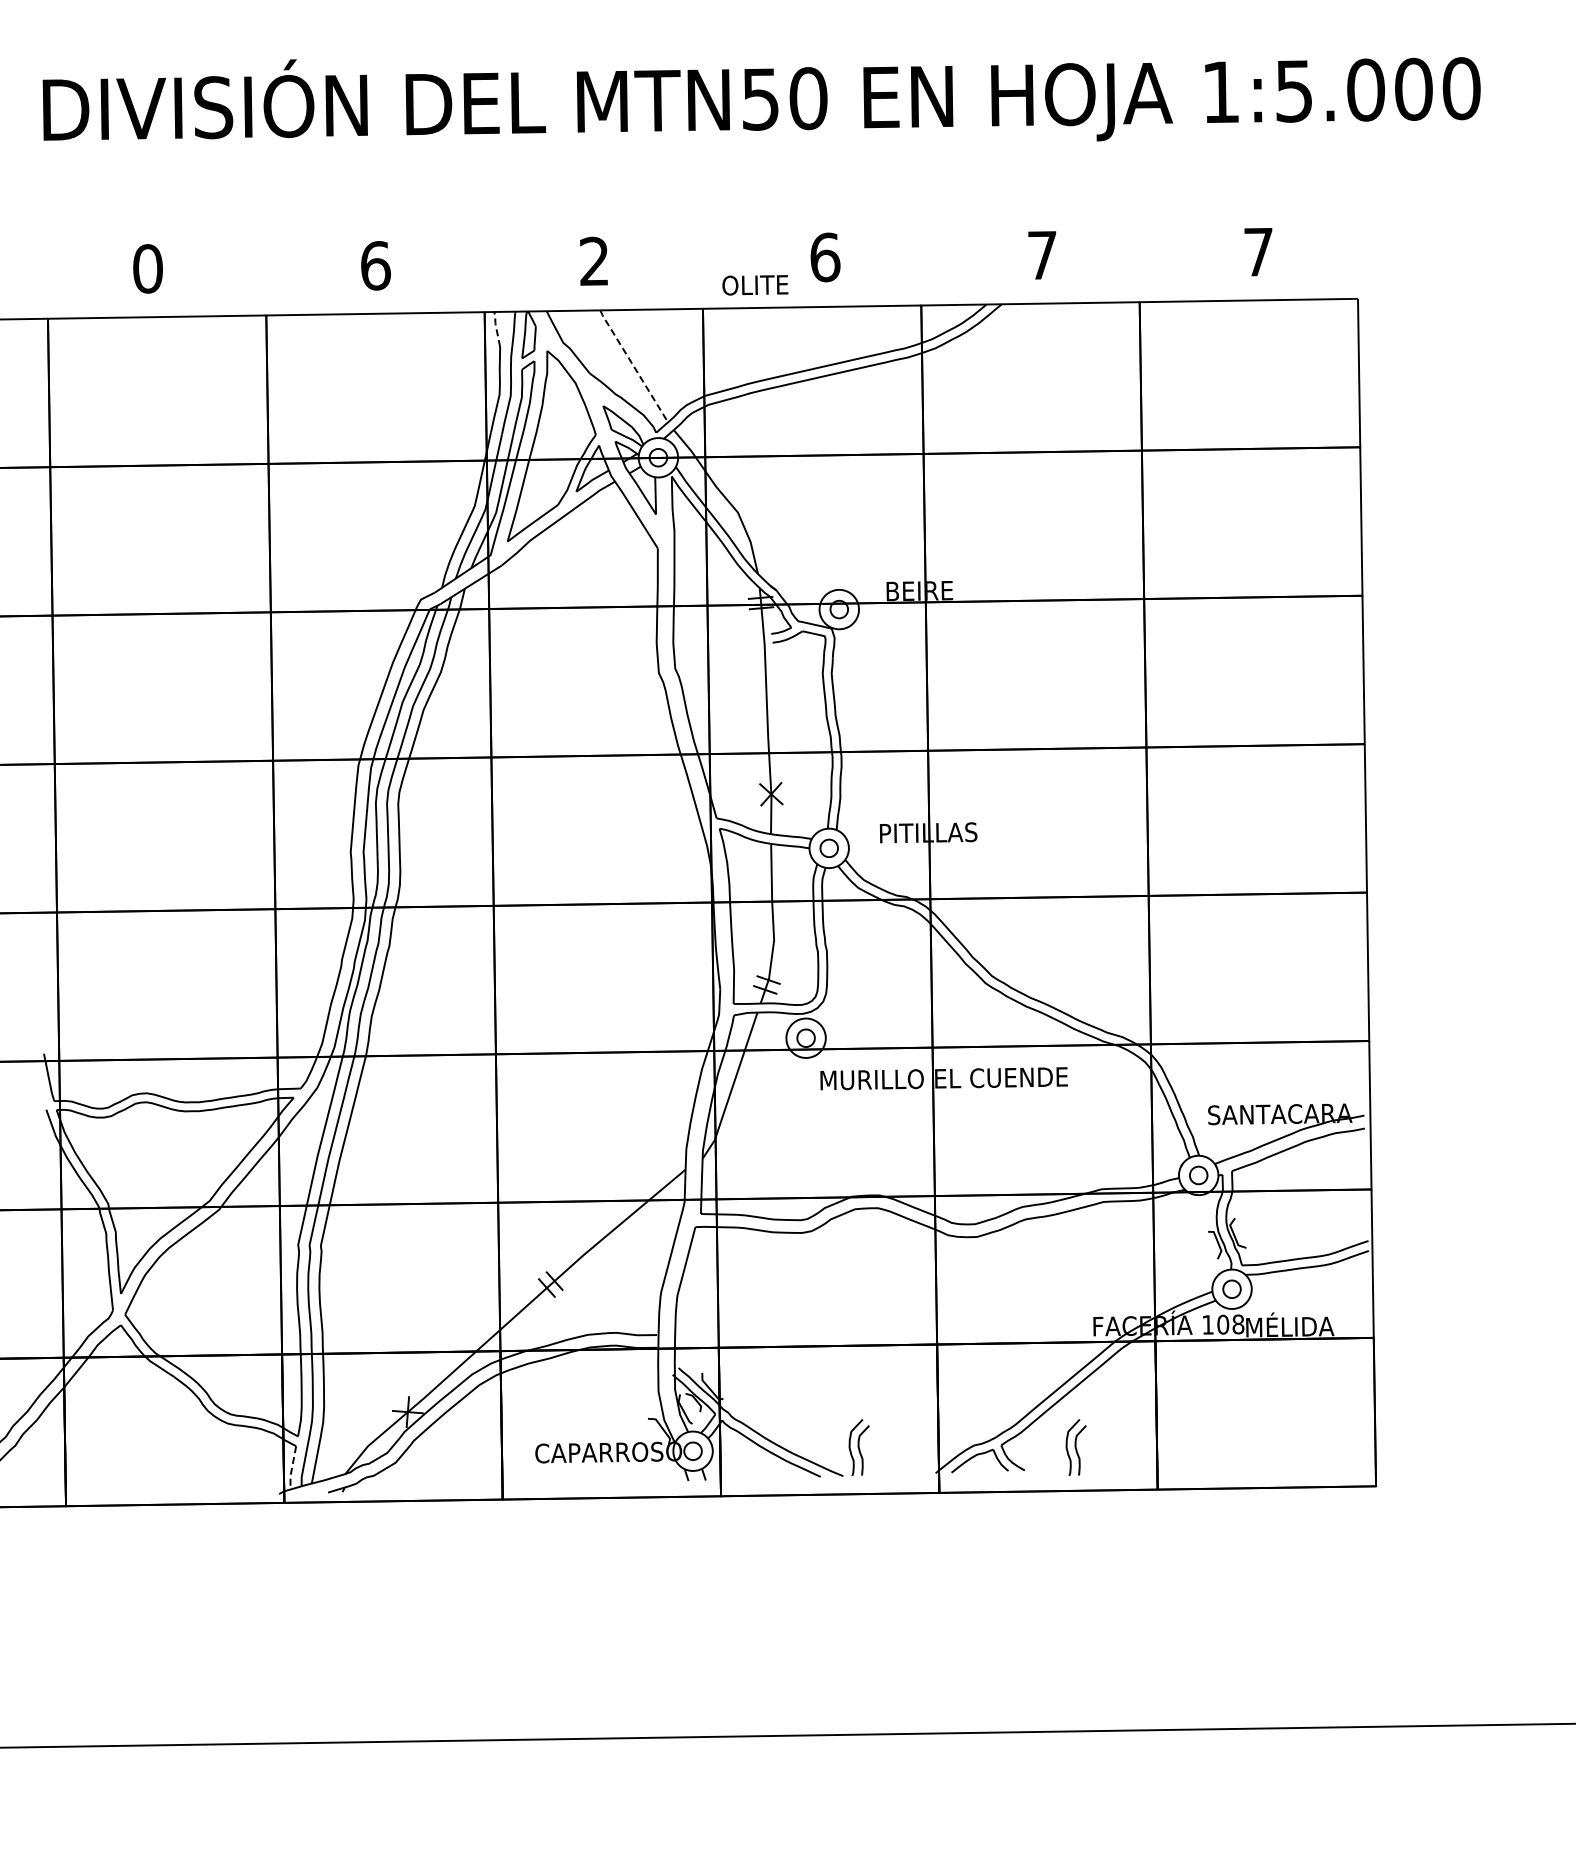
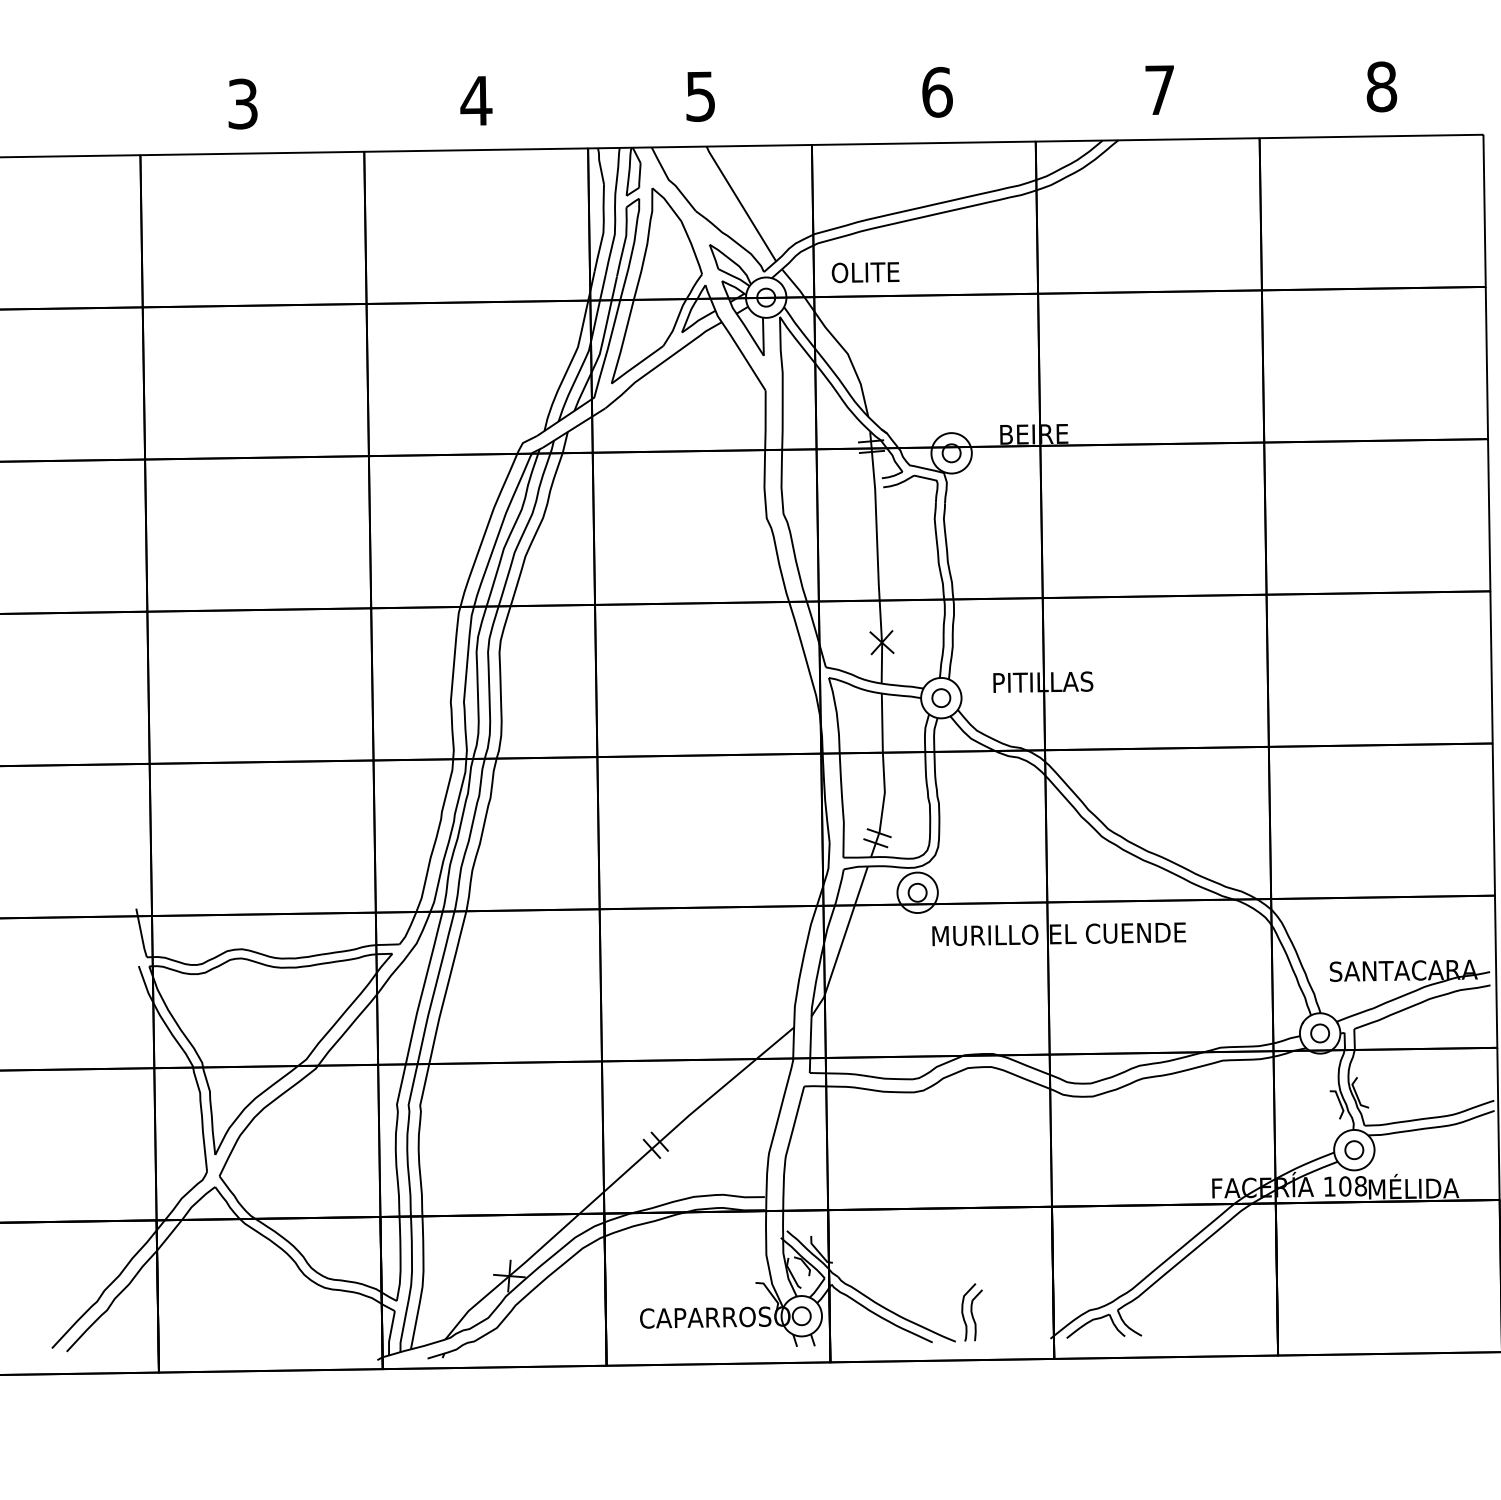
text: (1258, 251) -> (1381, 86), 7 -> 8
text: (594, 261) -> (700, 96), 2 -> 5
text: (375, 265) -> (476, 100), 6 -> 4
text: (147, 268) -> (242, 103), 0 -> 3
text: (755, 285) -> (865, 272), moved
line: (496, 327) -> (600, 164), dashed -> solid
line: (634, 366) -> (741, 204), dashed -> solid
part: (1075, 1447) -> (1193, 1312), removed
line: (292, 1467) -> (391, 1332), dashed -> solid

